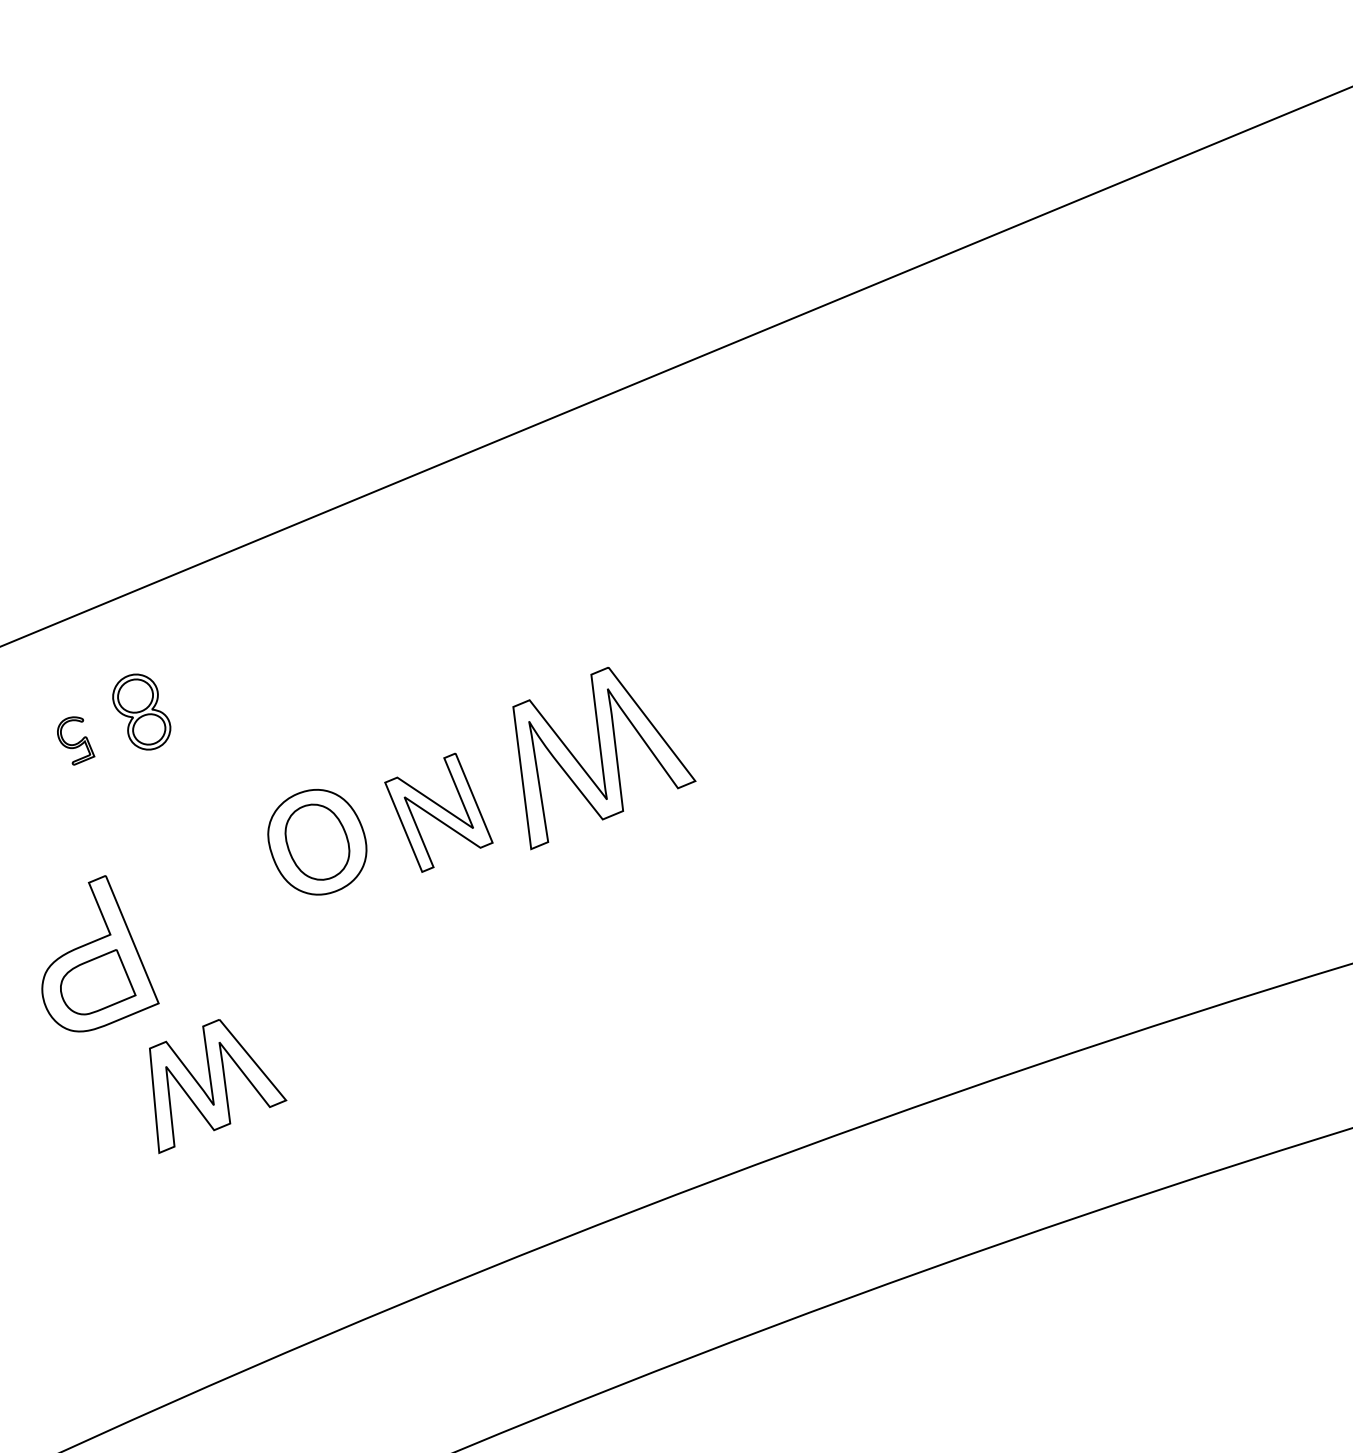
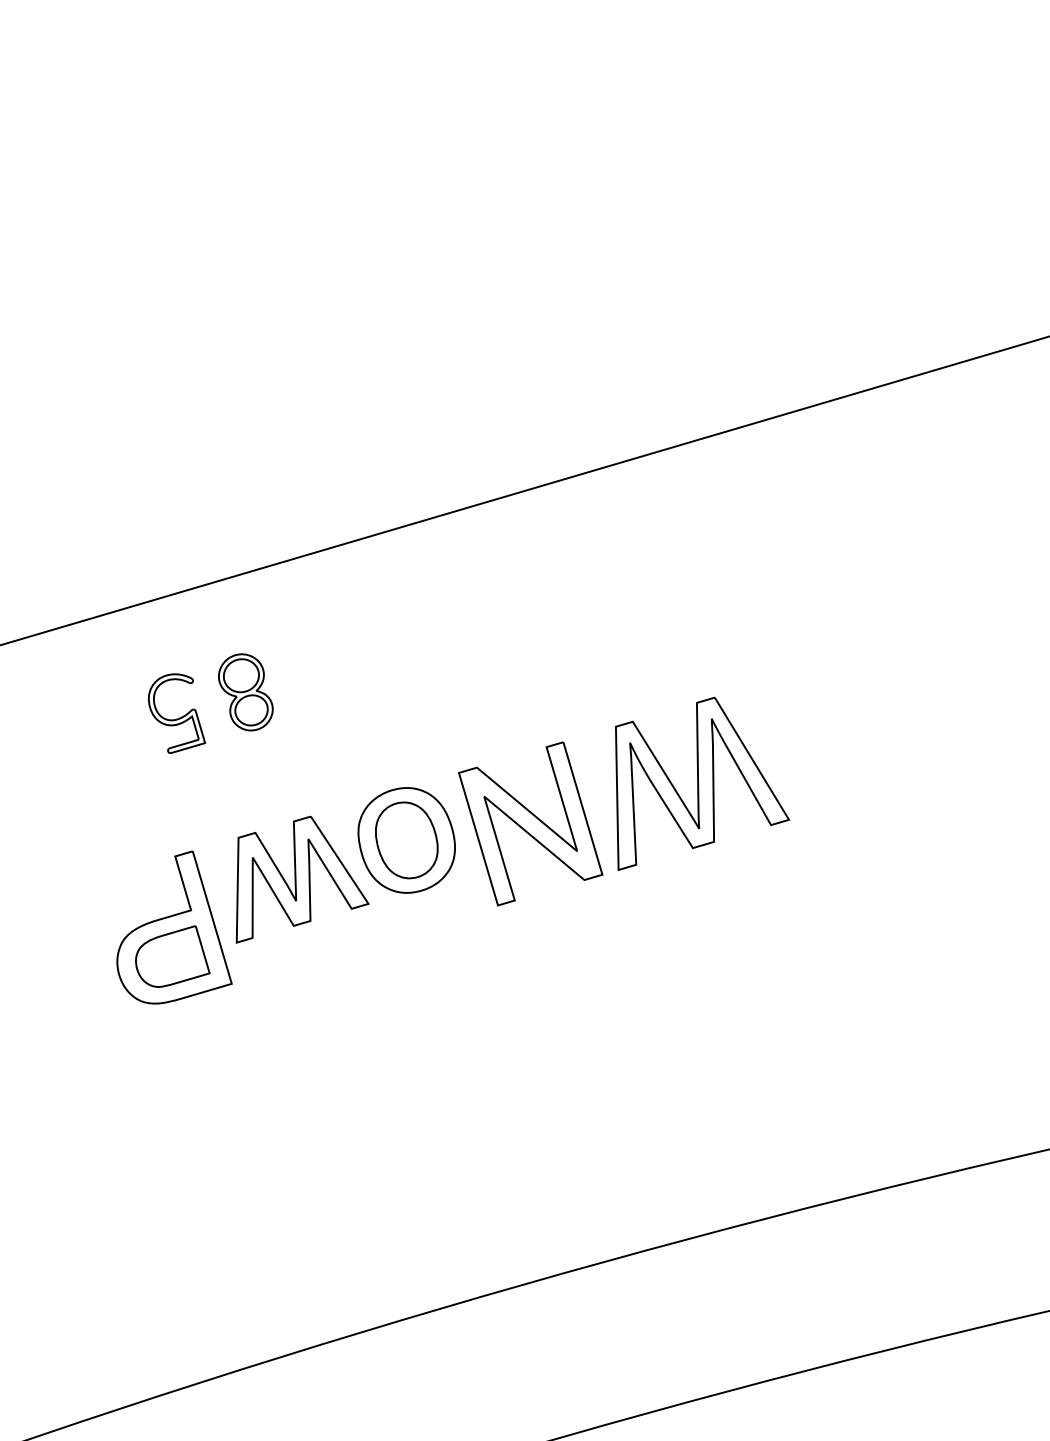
part: (75, 740) -> (177, 713), size x1.67
part: (438, 812) -> (530, 823), size x1.43
part: (218, 1086) -> (302, 882), moved

